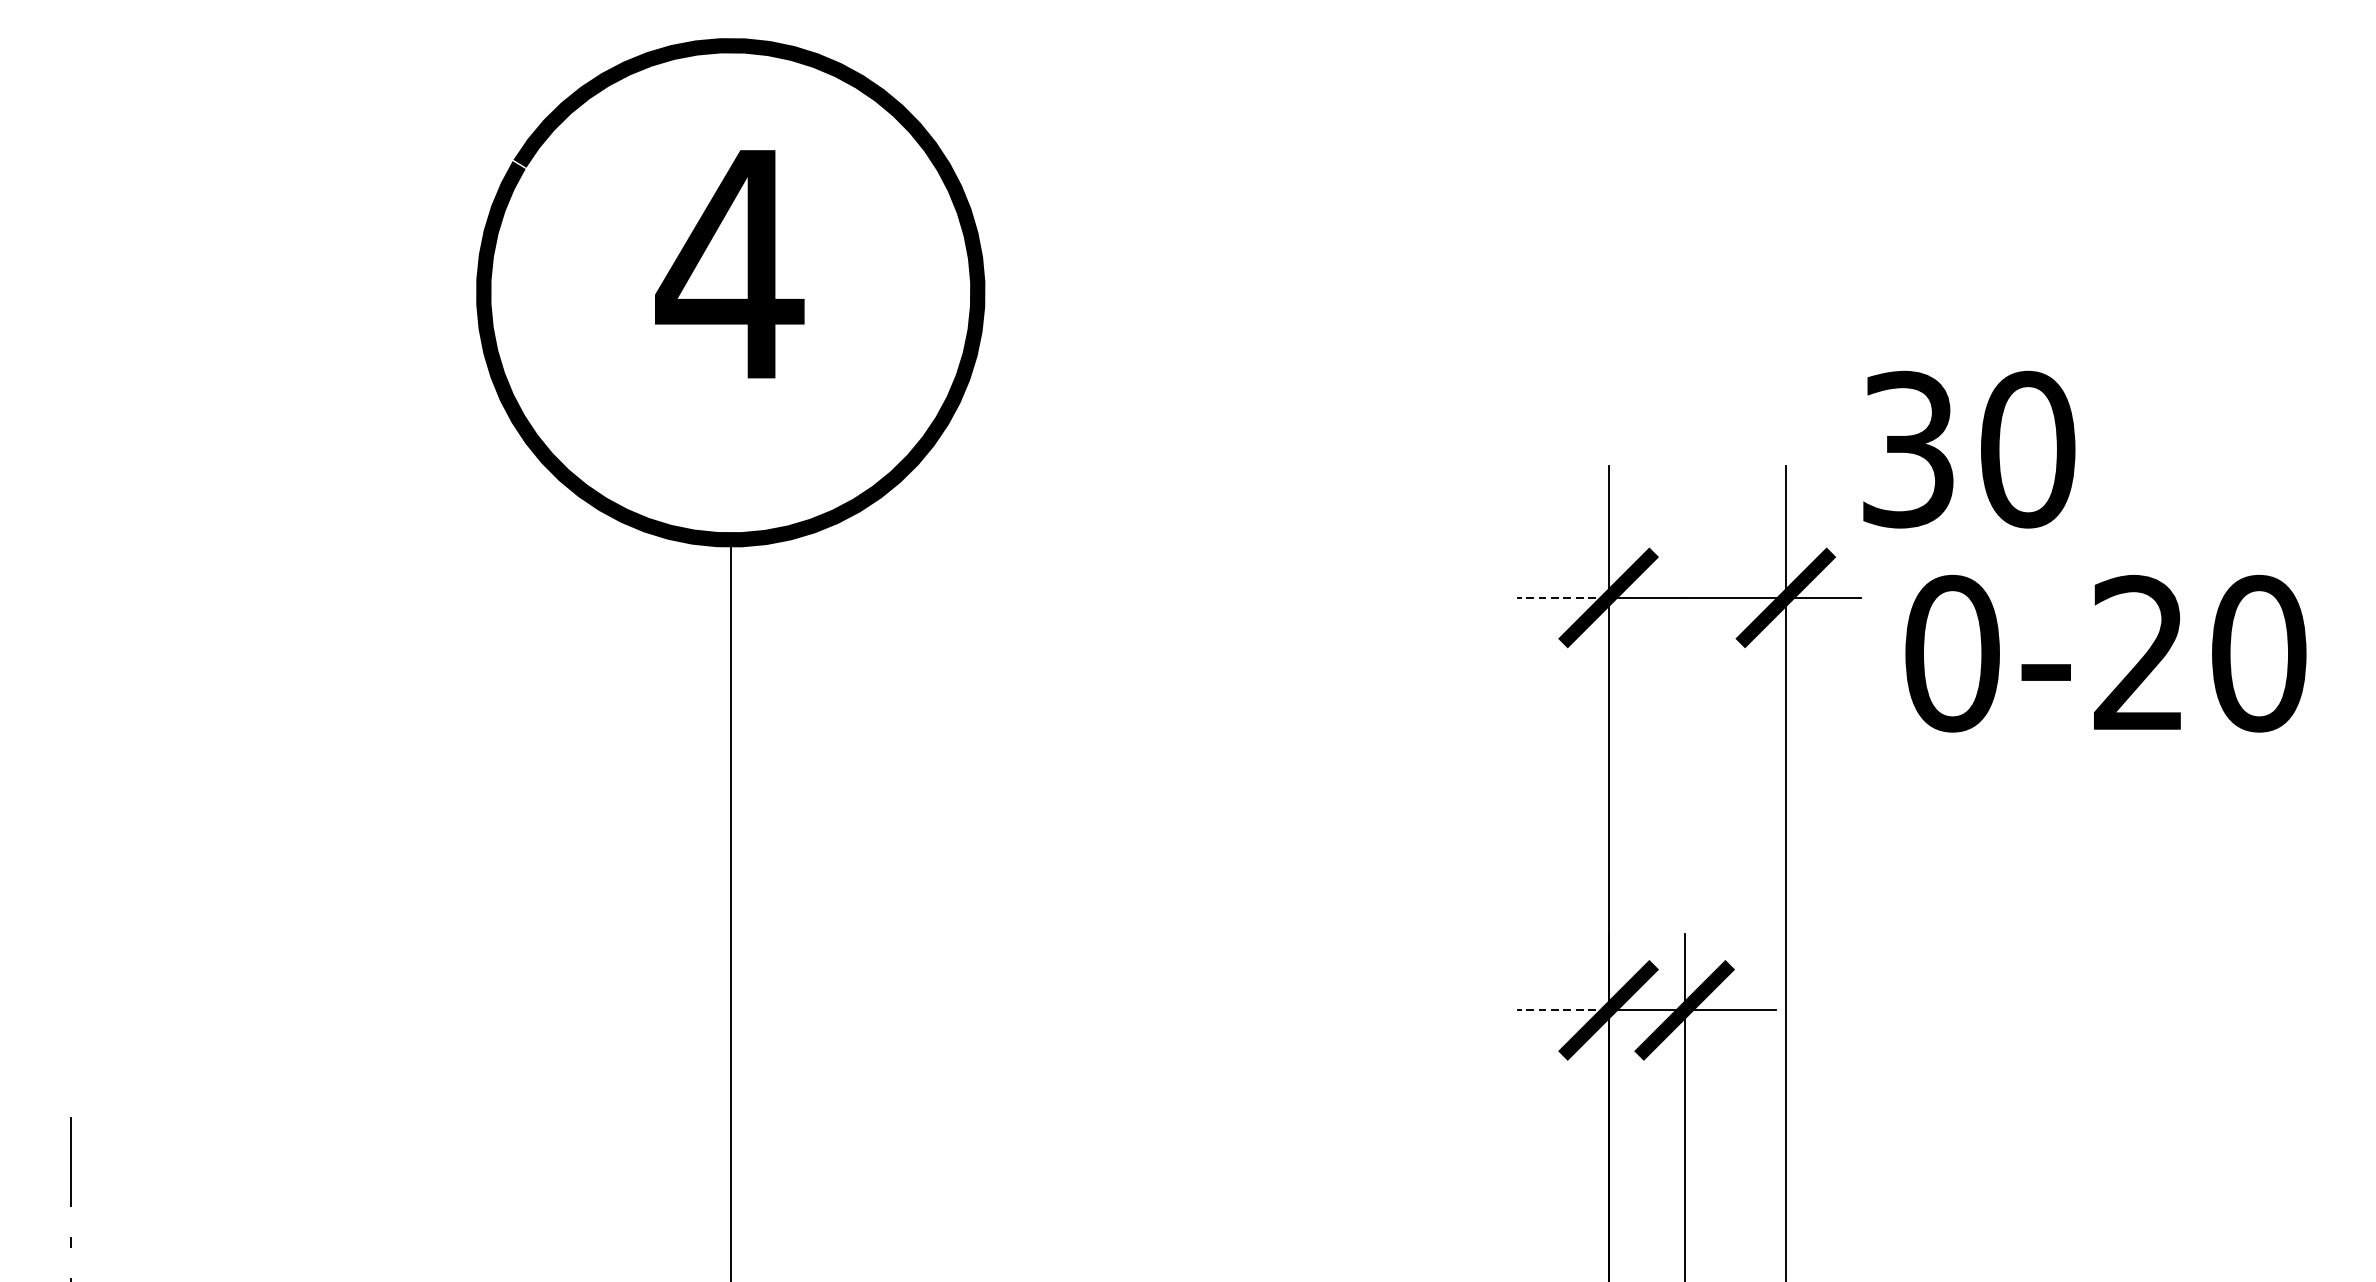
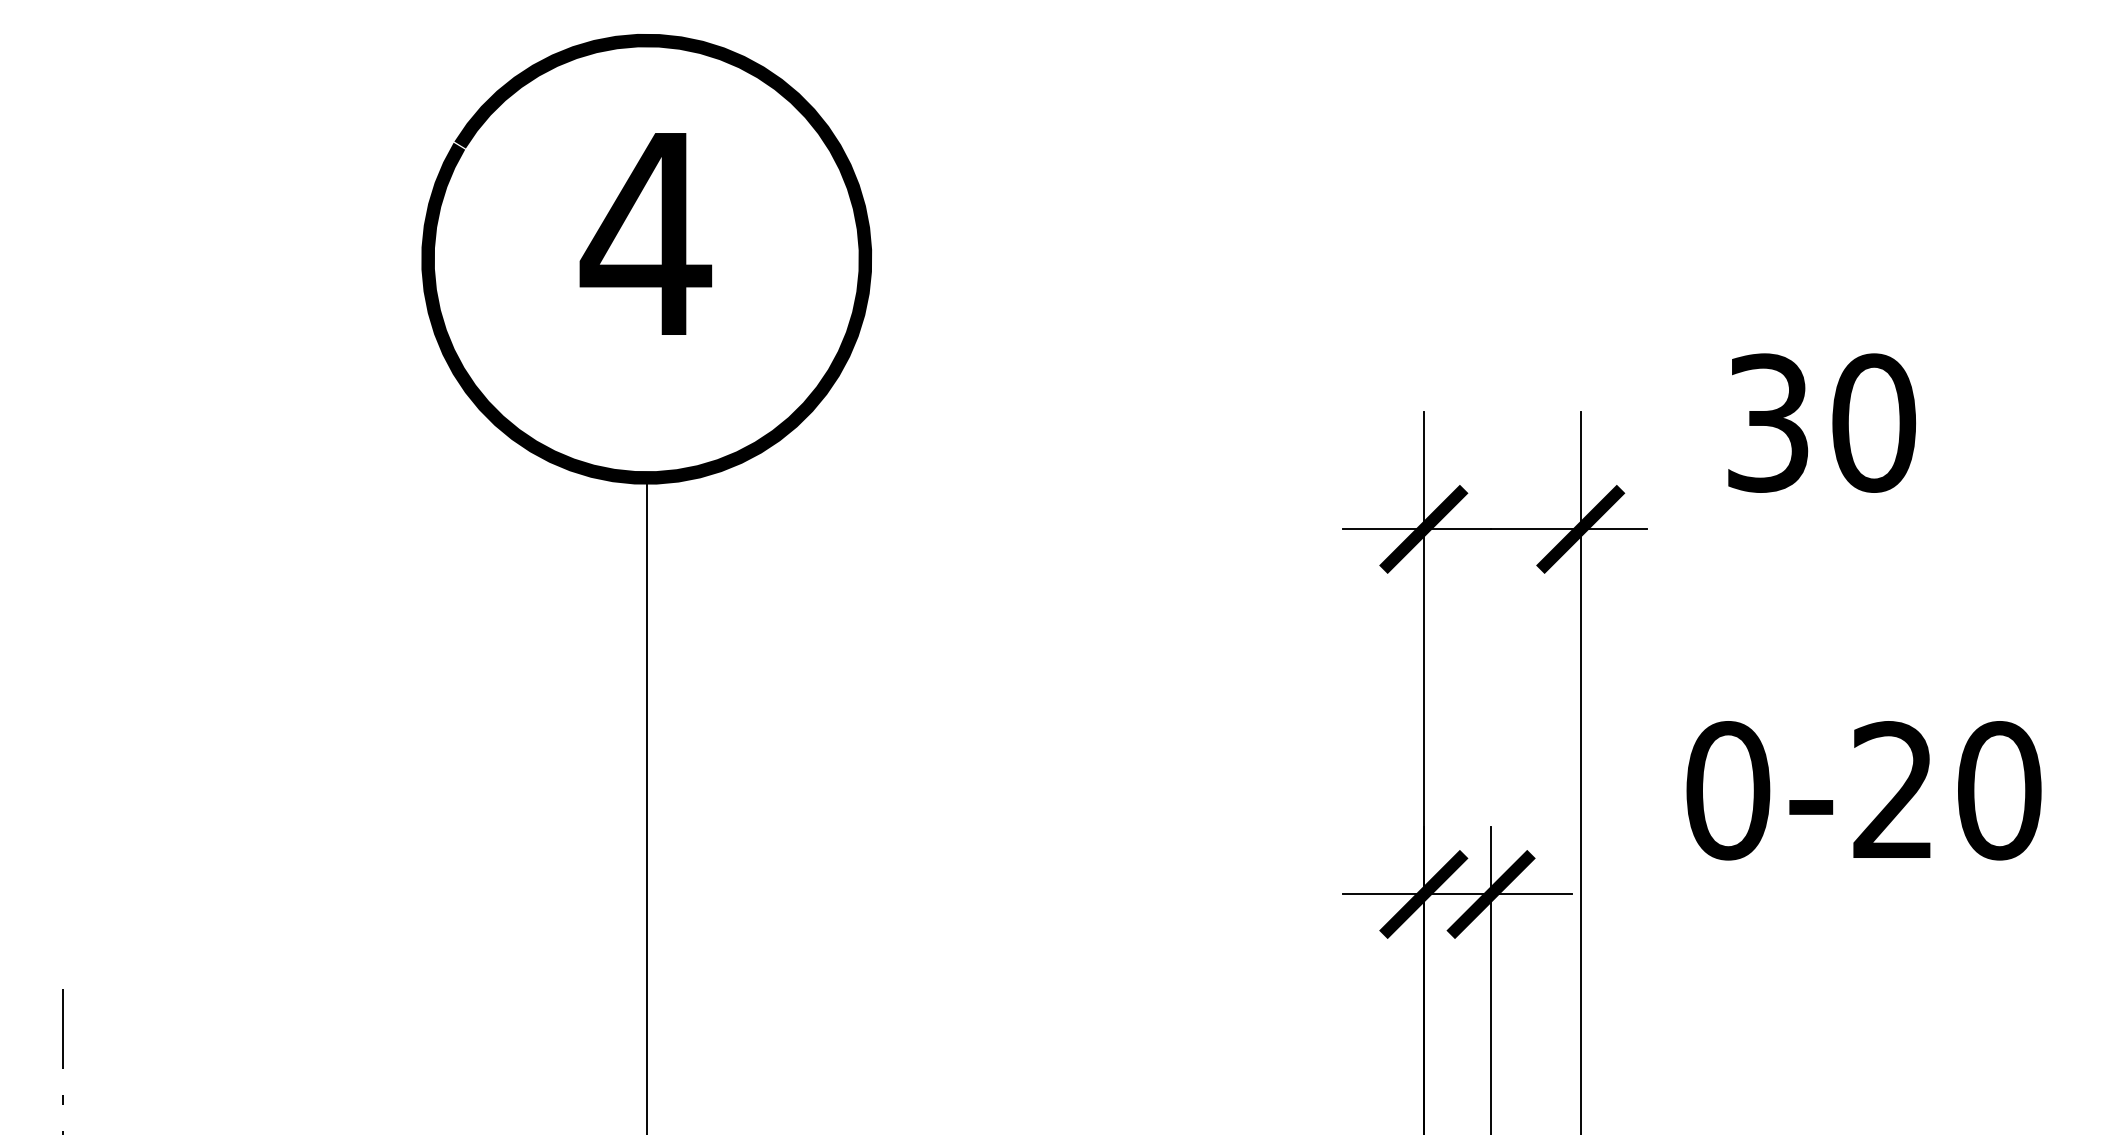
text: (1968, 448) -> (1821, 422), moved
line: (1561, 598) -> (1382, 529), dashed -> solid
text: (2105, 653) -> (1863, 790), moved
line: (1561, 1010) -> (1382, 894), dashed -> solid

